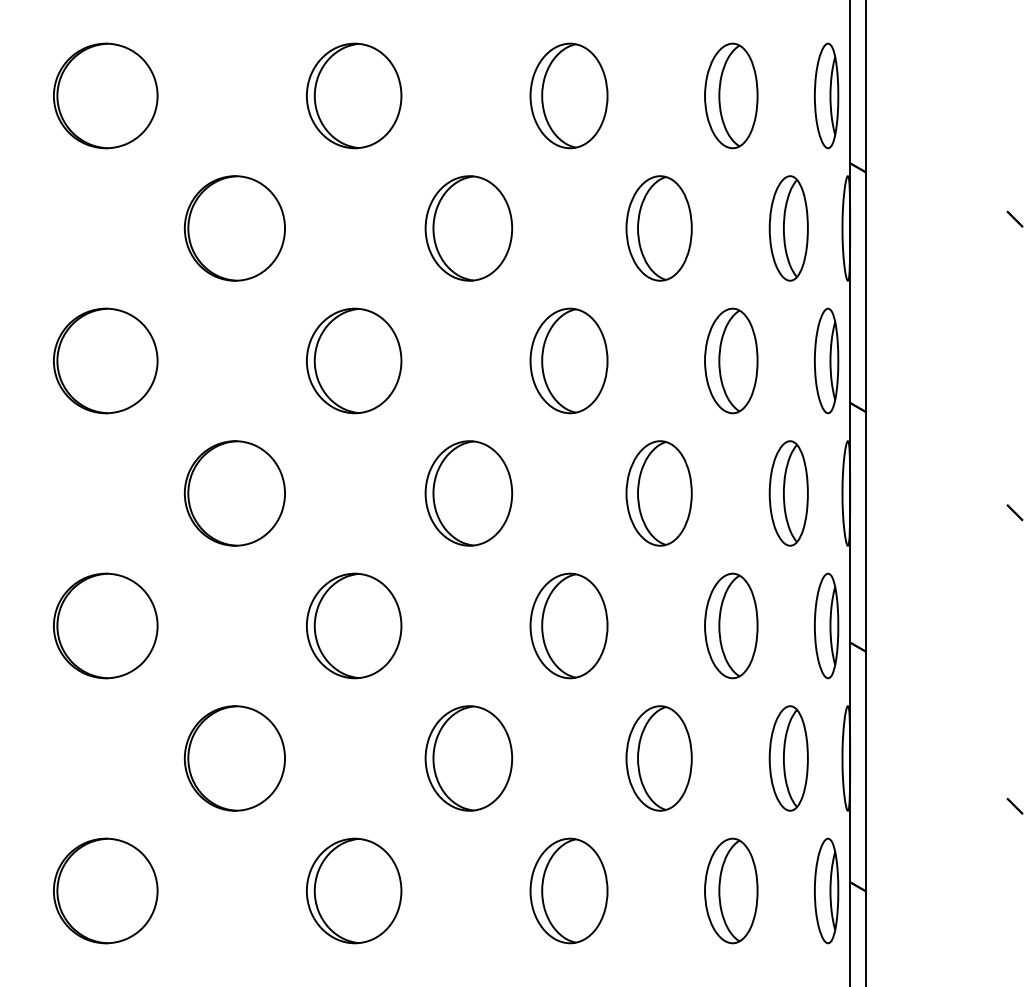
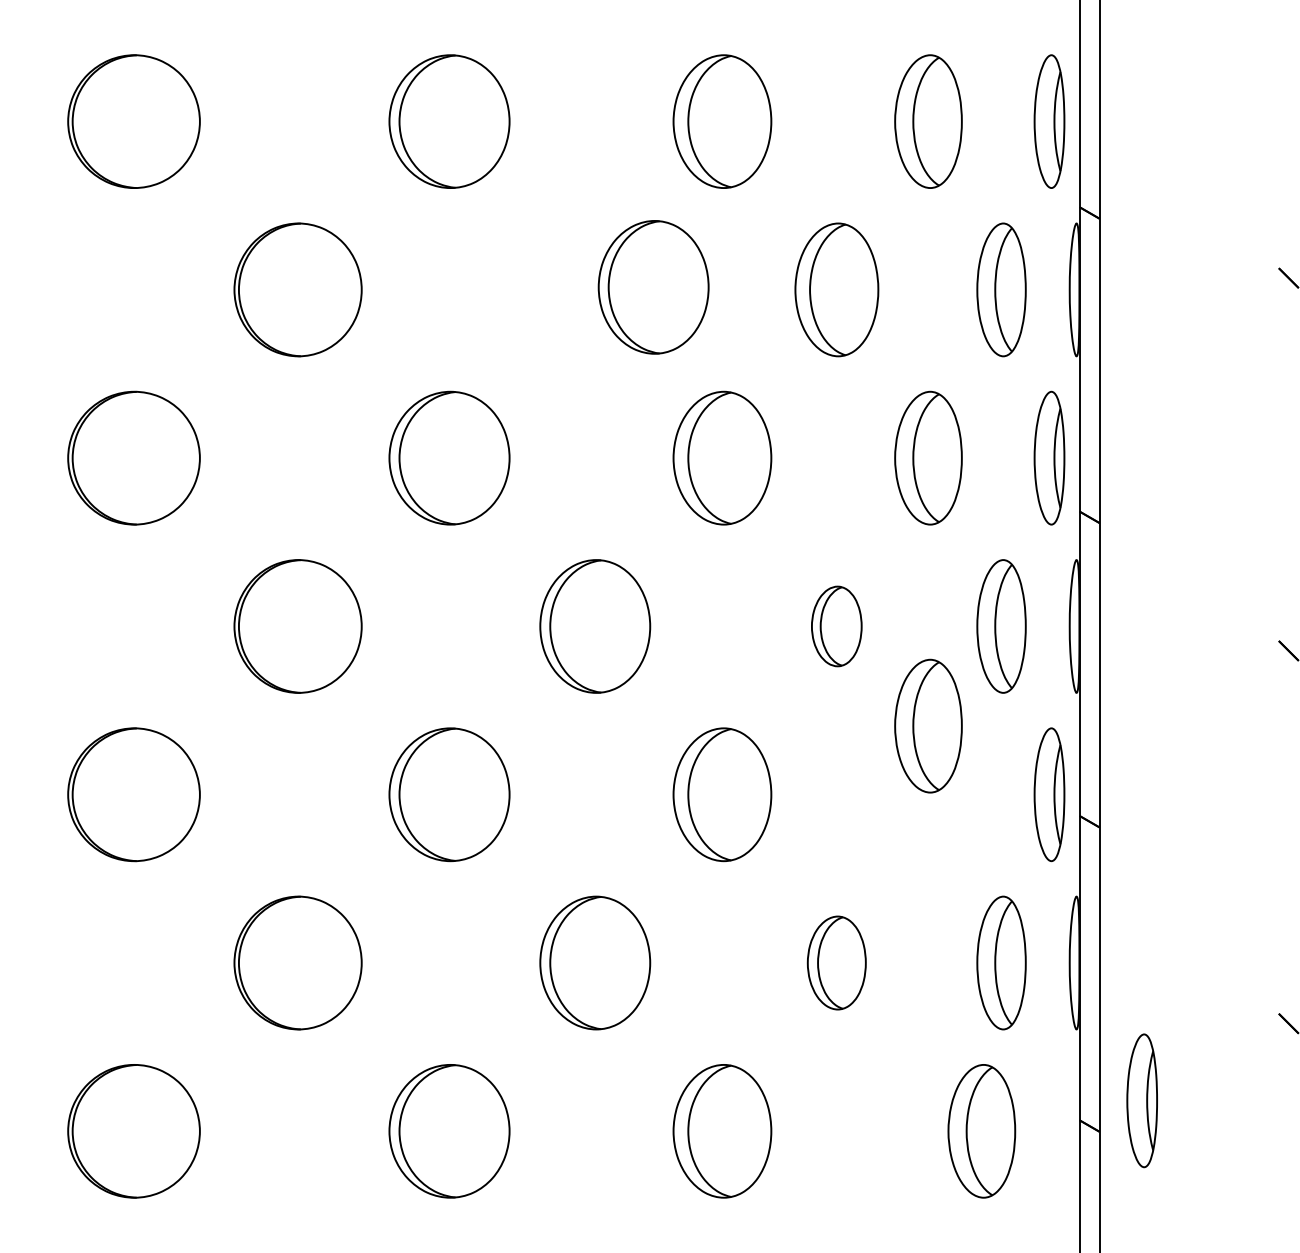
part: (468, 228) -> (653, 287), moved
part: (658, 493) -> (836, 626), size x0.6
part: (731, 625) -> (928, 725), moved
part: (658, 758) -> (836, 963), size x0.7
part: (731, 890) -> (982, 1130), moved
part: (826, 890) -> (1142, 1100), moved

